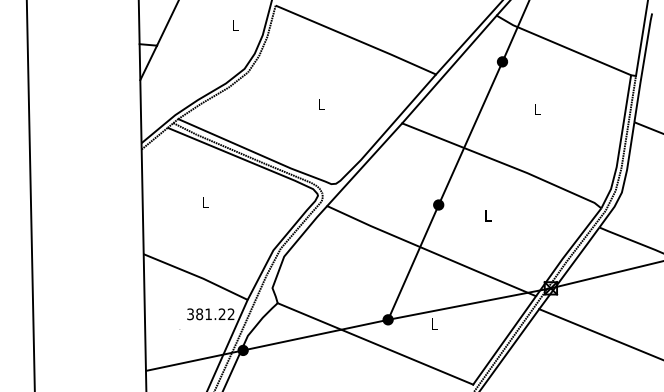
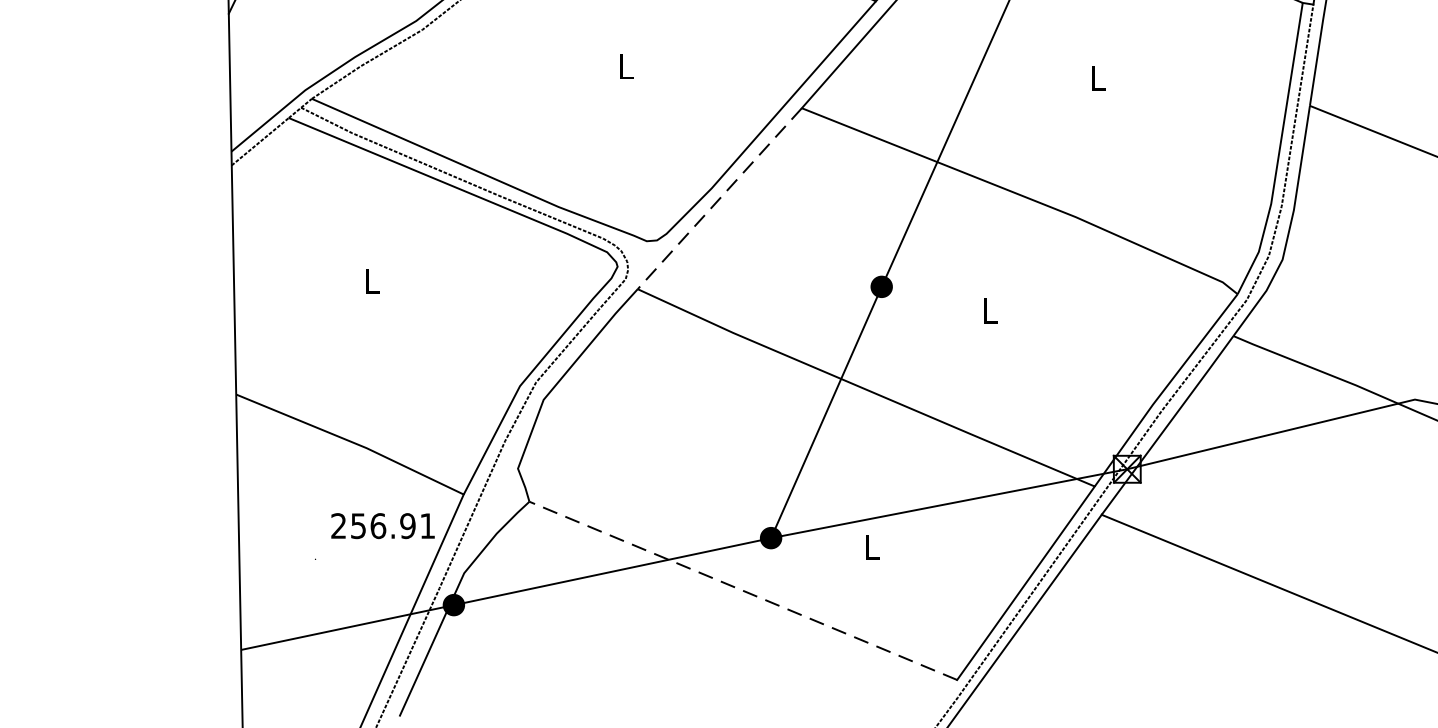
line: (364, 164) -> (719, 198), solid -> dashed
text: (210, 314) -> (382, 526), 381.22 -> 256.91
line: (375, 343) -> (743, 589), solid -> dashed

